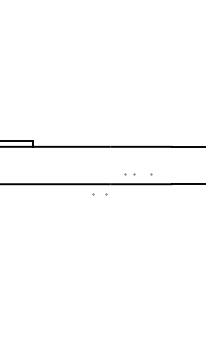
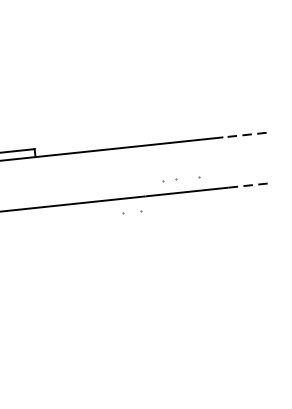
line: (187, 146) -> (243, 134), solid -> dashed
line: (188, 184) -> (250, 185), solid -> dashed

